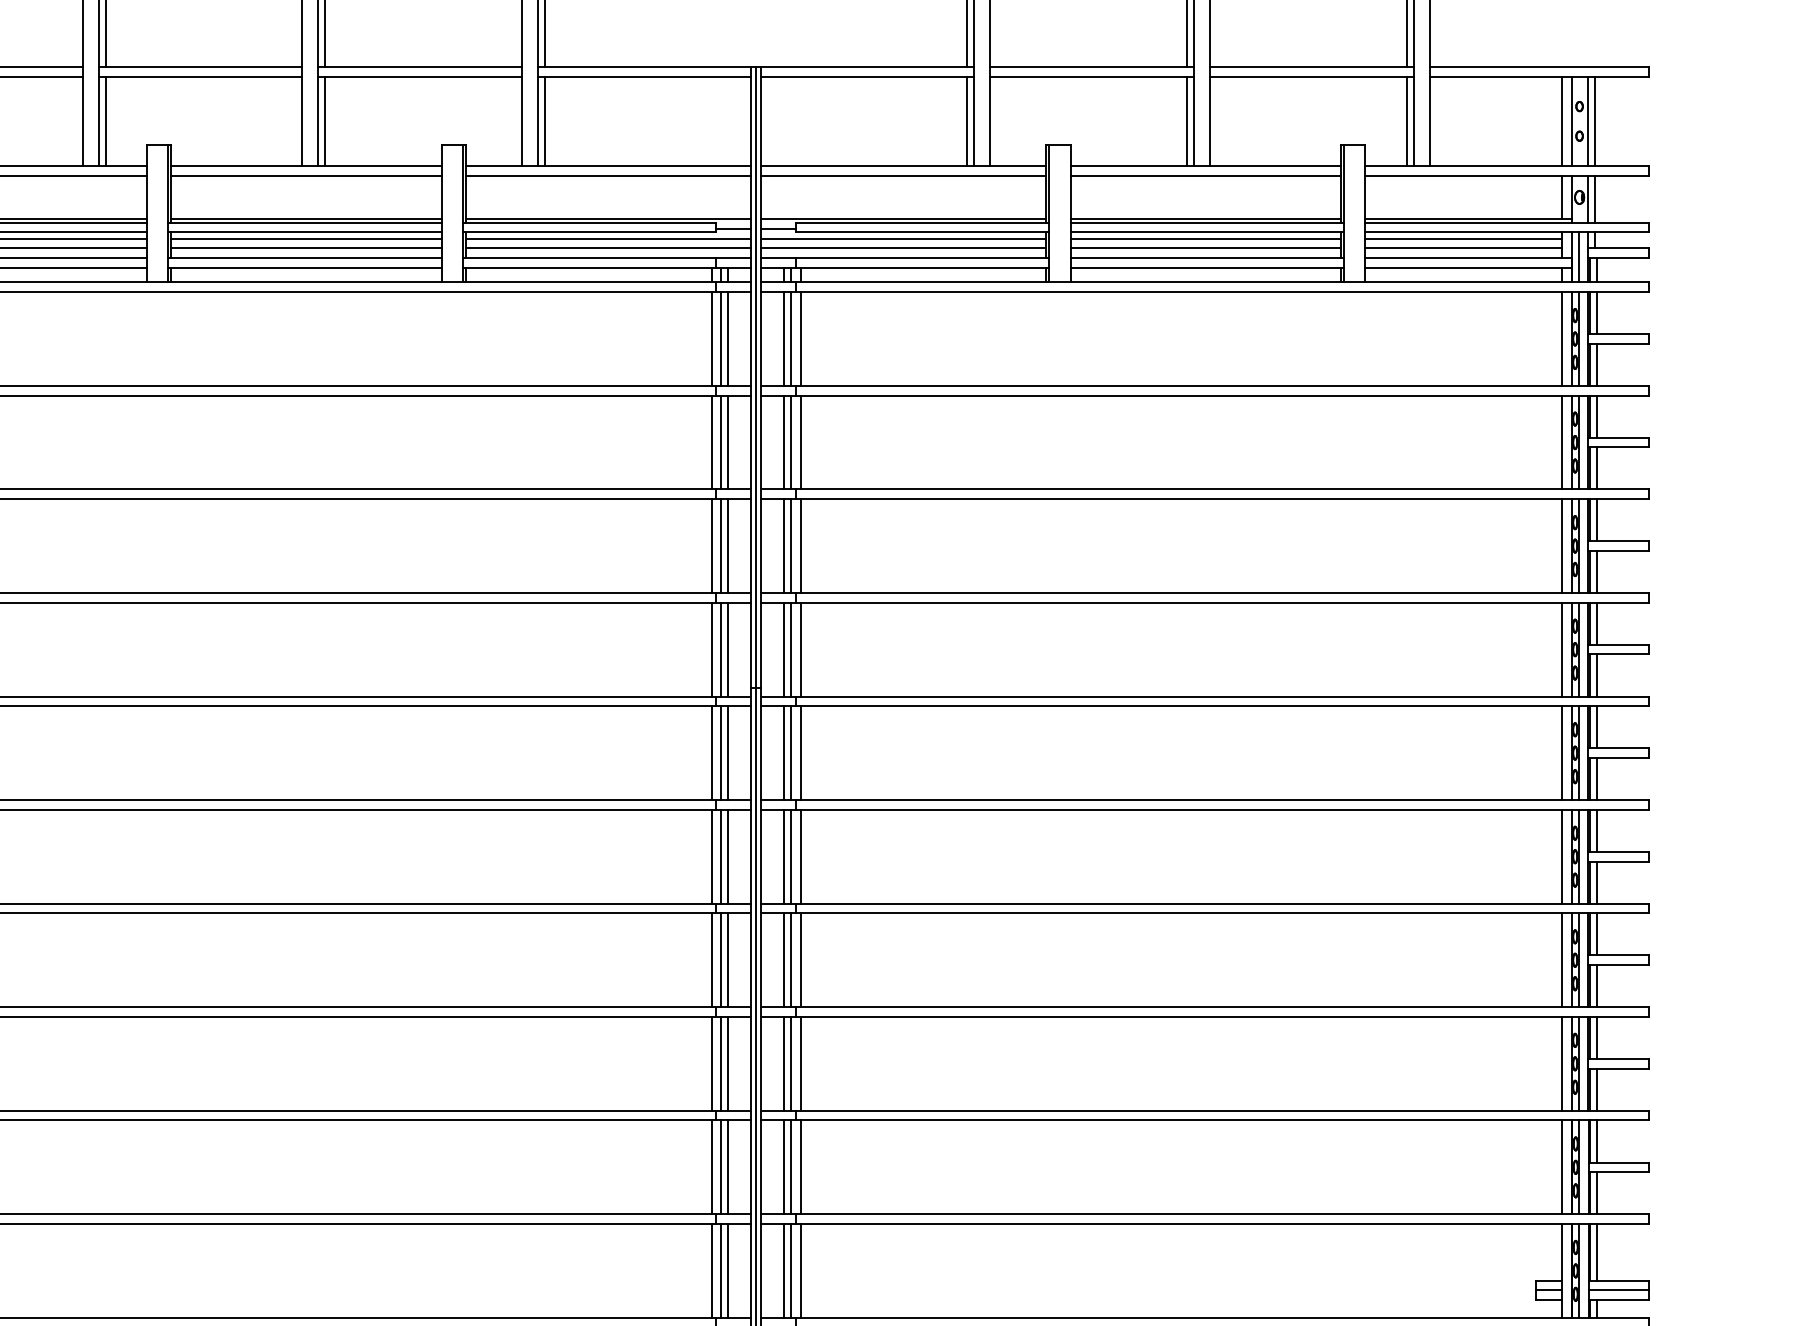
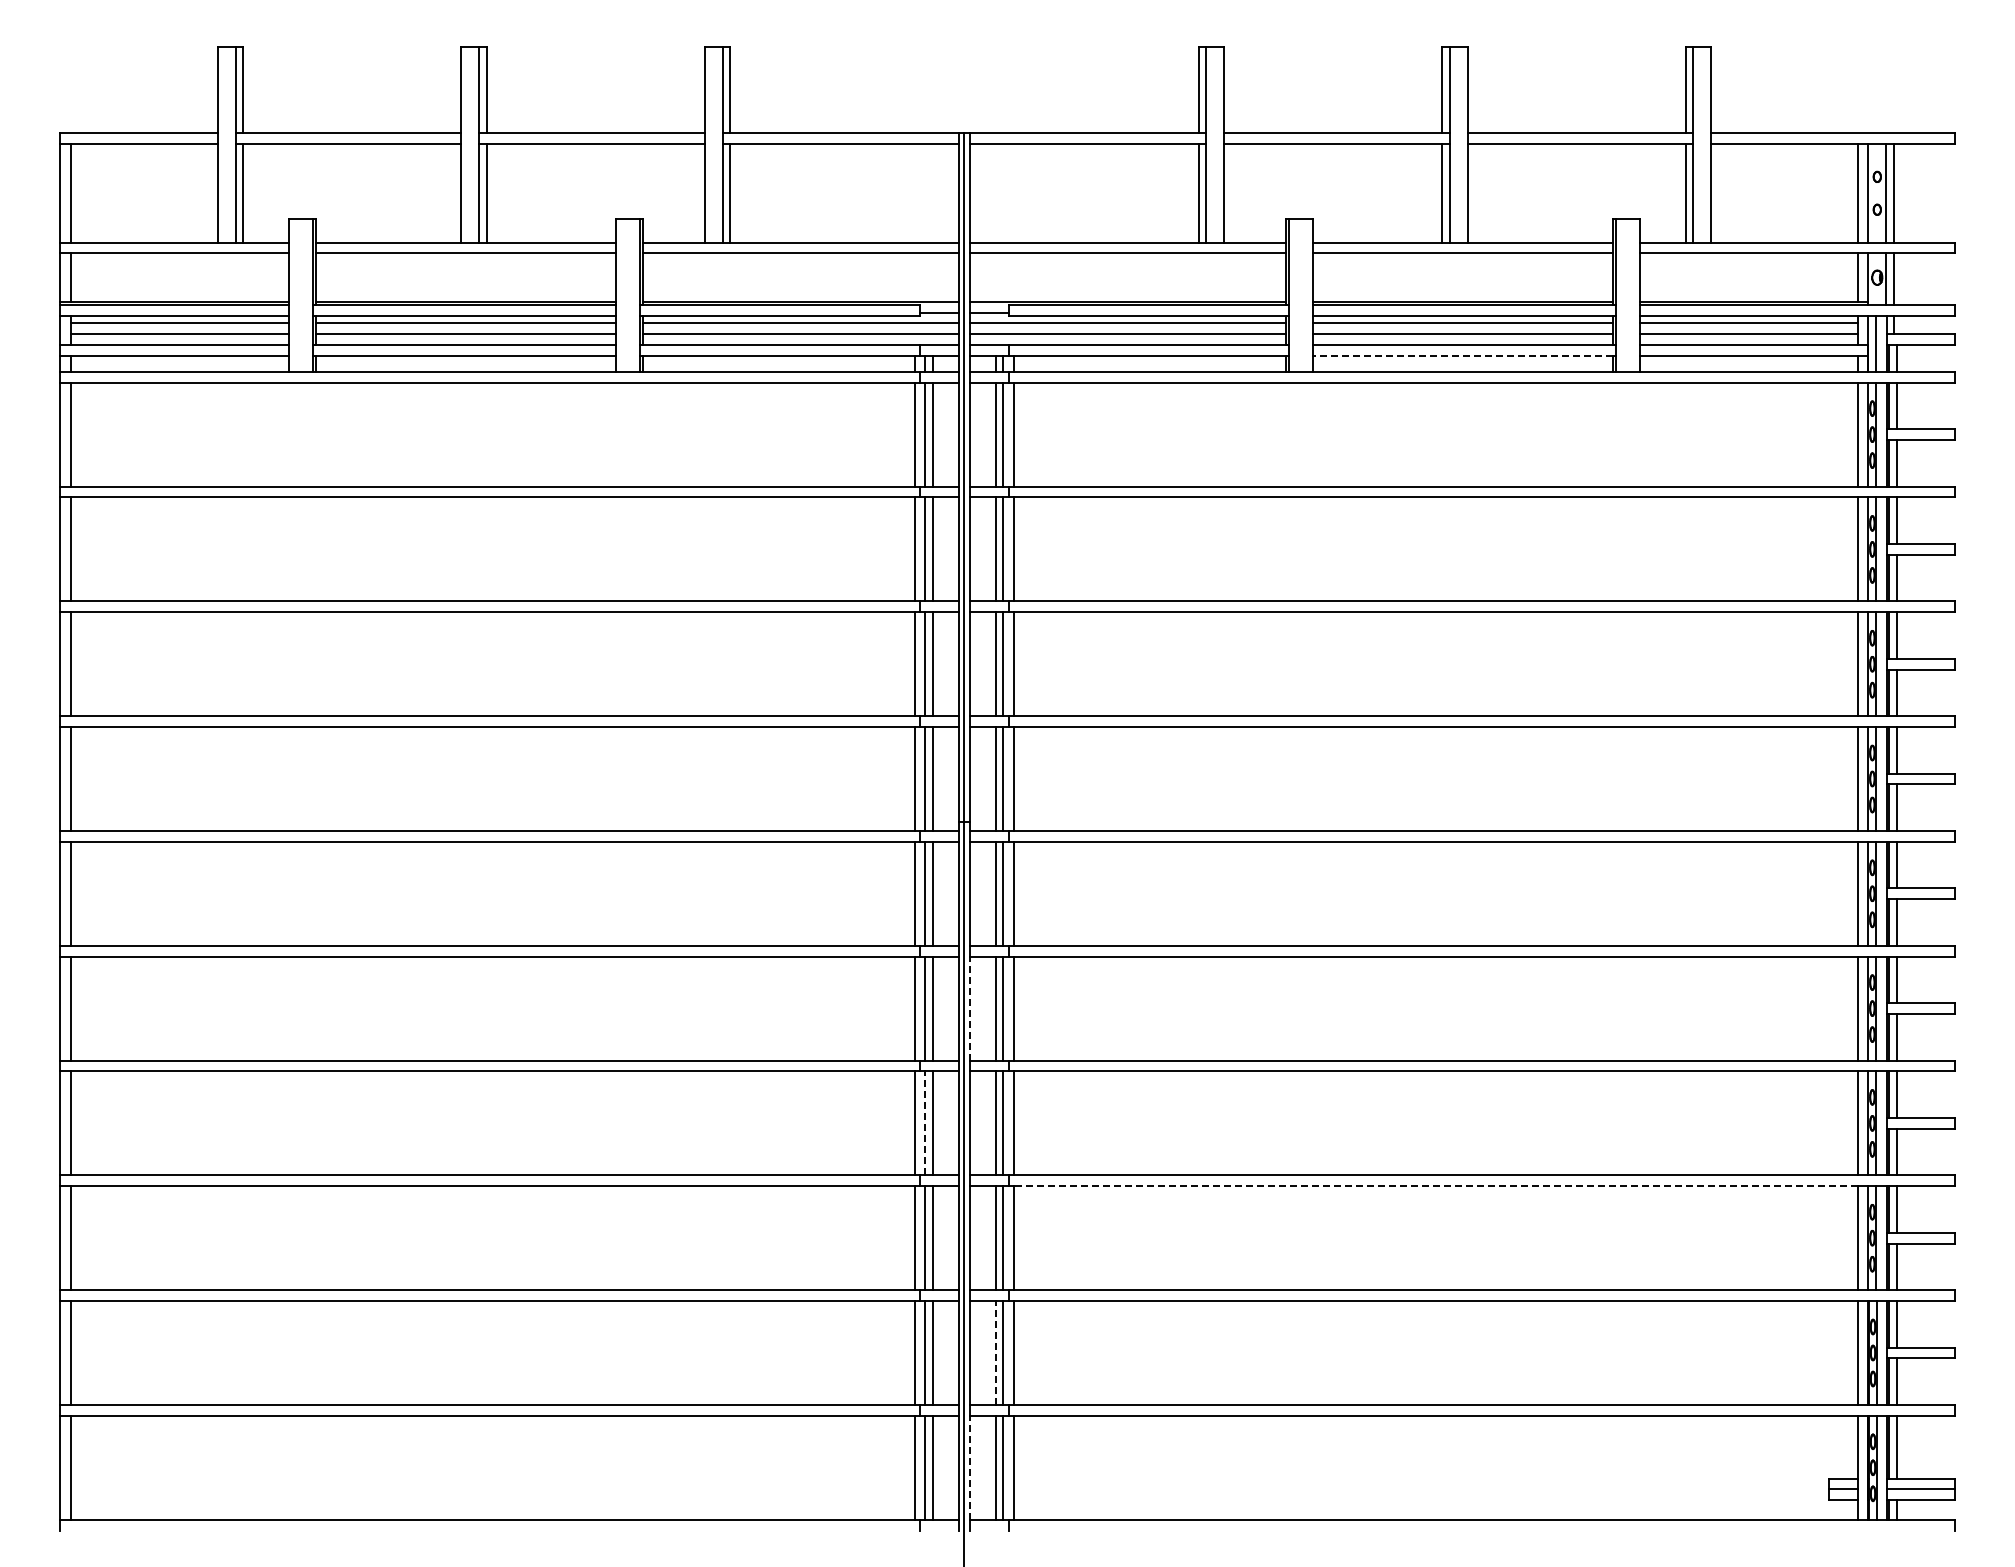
line: (1205, 267) -> (1462, 355), solid -> dashed
line: (760, 856) -> (969, 1008), solid -> dashed
line: (721, 959) -> (925, 1122), solid -> dashed
line: (1181, 1017) -> (1435, 1186), solid -> dashed
line: (784, 1166) -> (995, 1352), solid -> dashed
line: (760, 1270) -> (969, 1467), solid -> dashed

